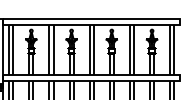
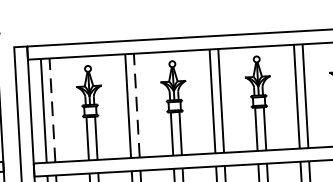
line: (13, 49) -> (52, 109), solid -> dashed
line: (53, 49) -> (136, 104), solid -> dashed

